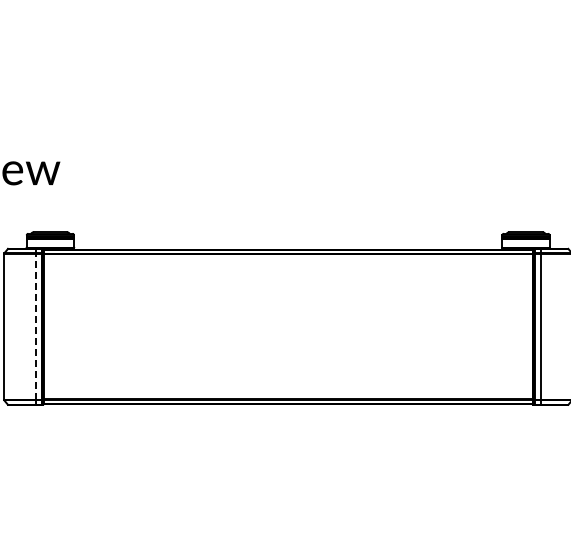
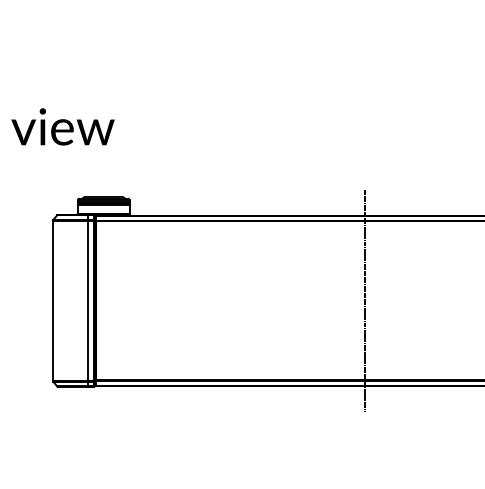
line: (35, 326) -> (87, 300), dashed -> solid
line: (288, 326) -> (365, 300), added

